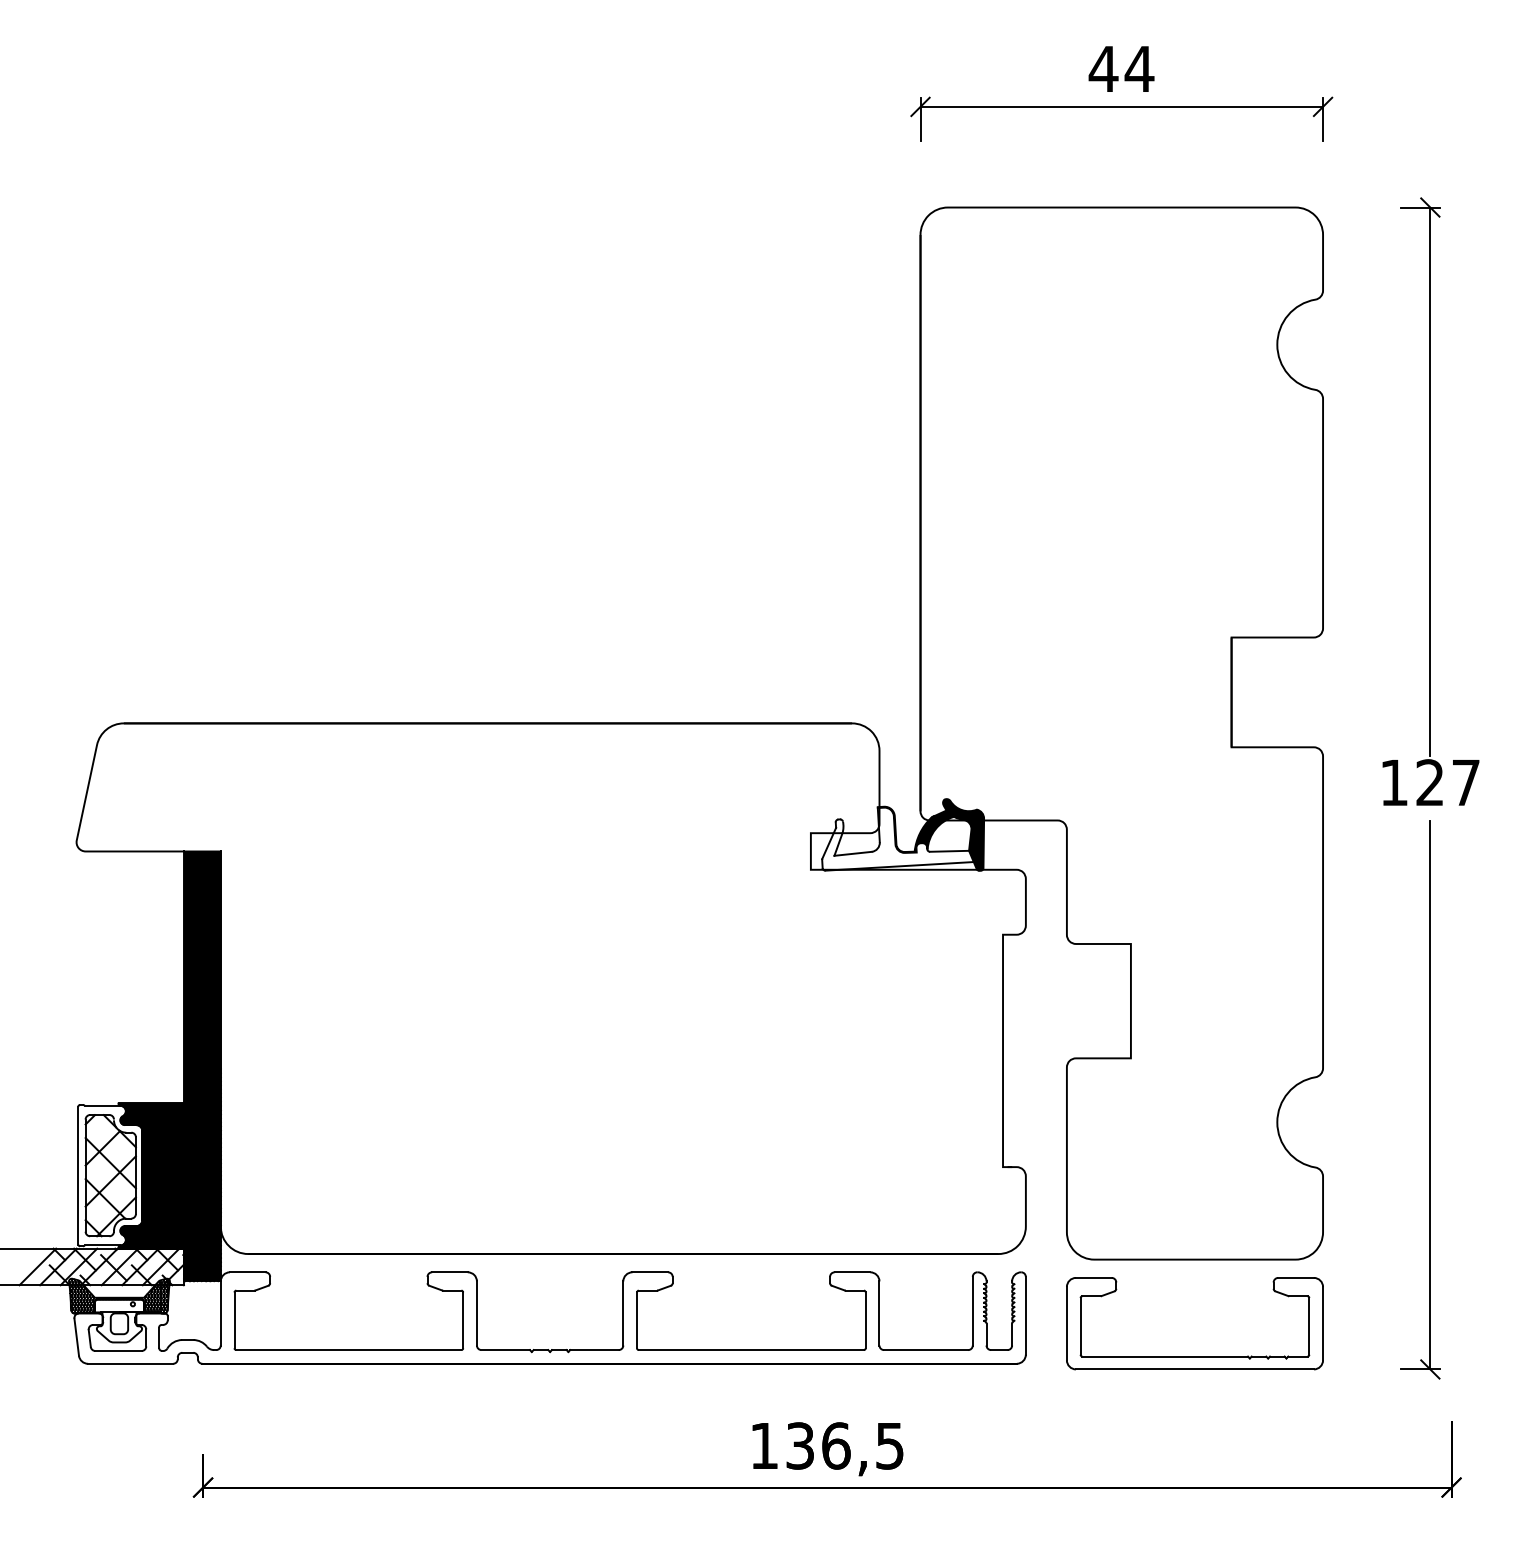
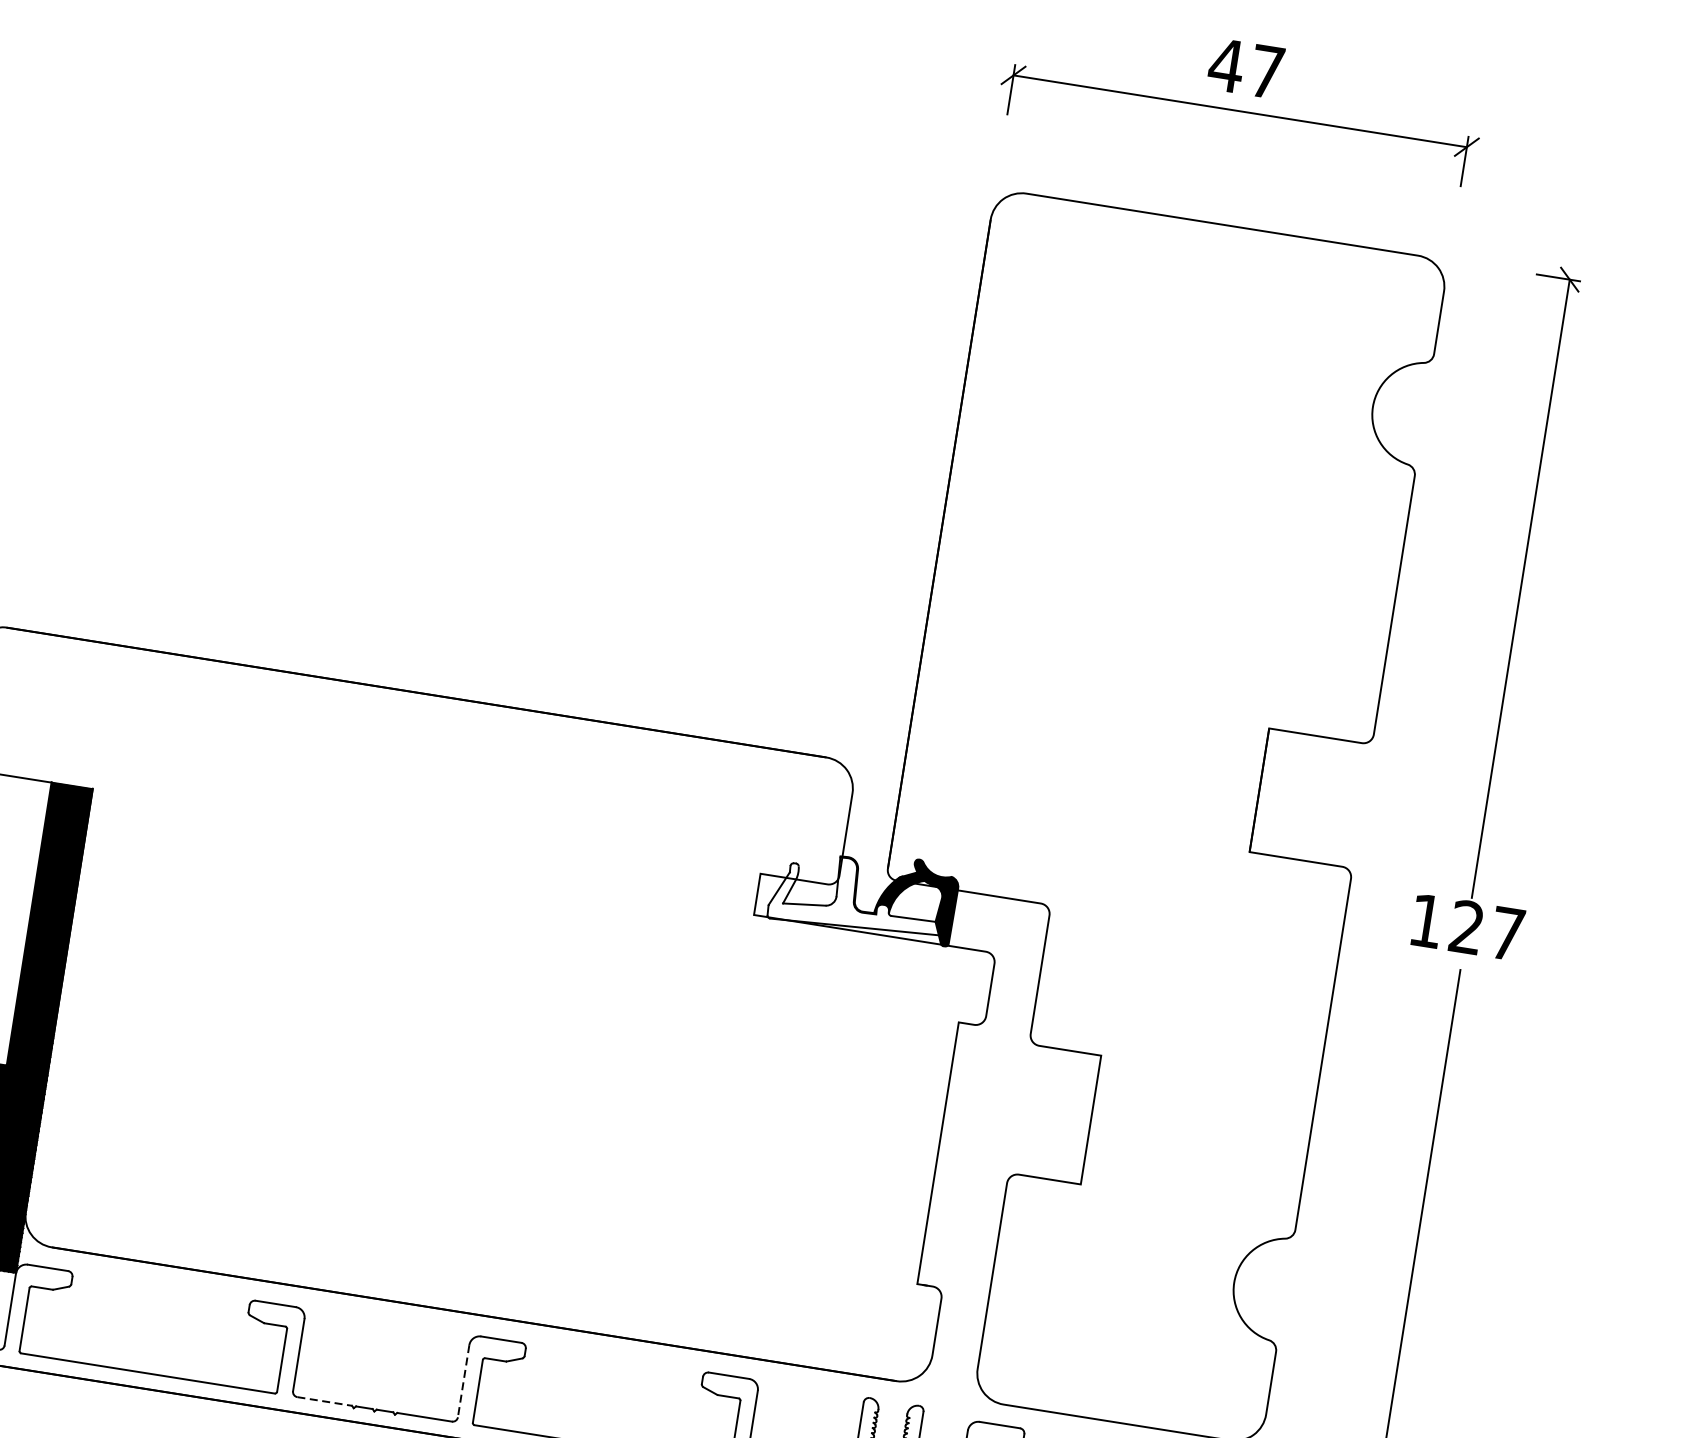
text: (1139, 68) -> (1267, 71), 44 -> 47
line: (623, 1313) -> (463, 1381), solid -> dashed
line: (506, 1350) -> (325, 1402), solid -> dashed

